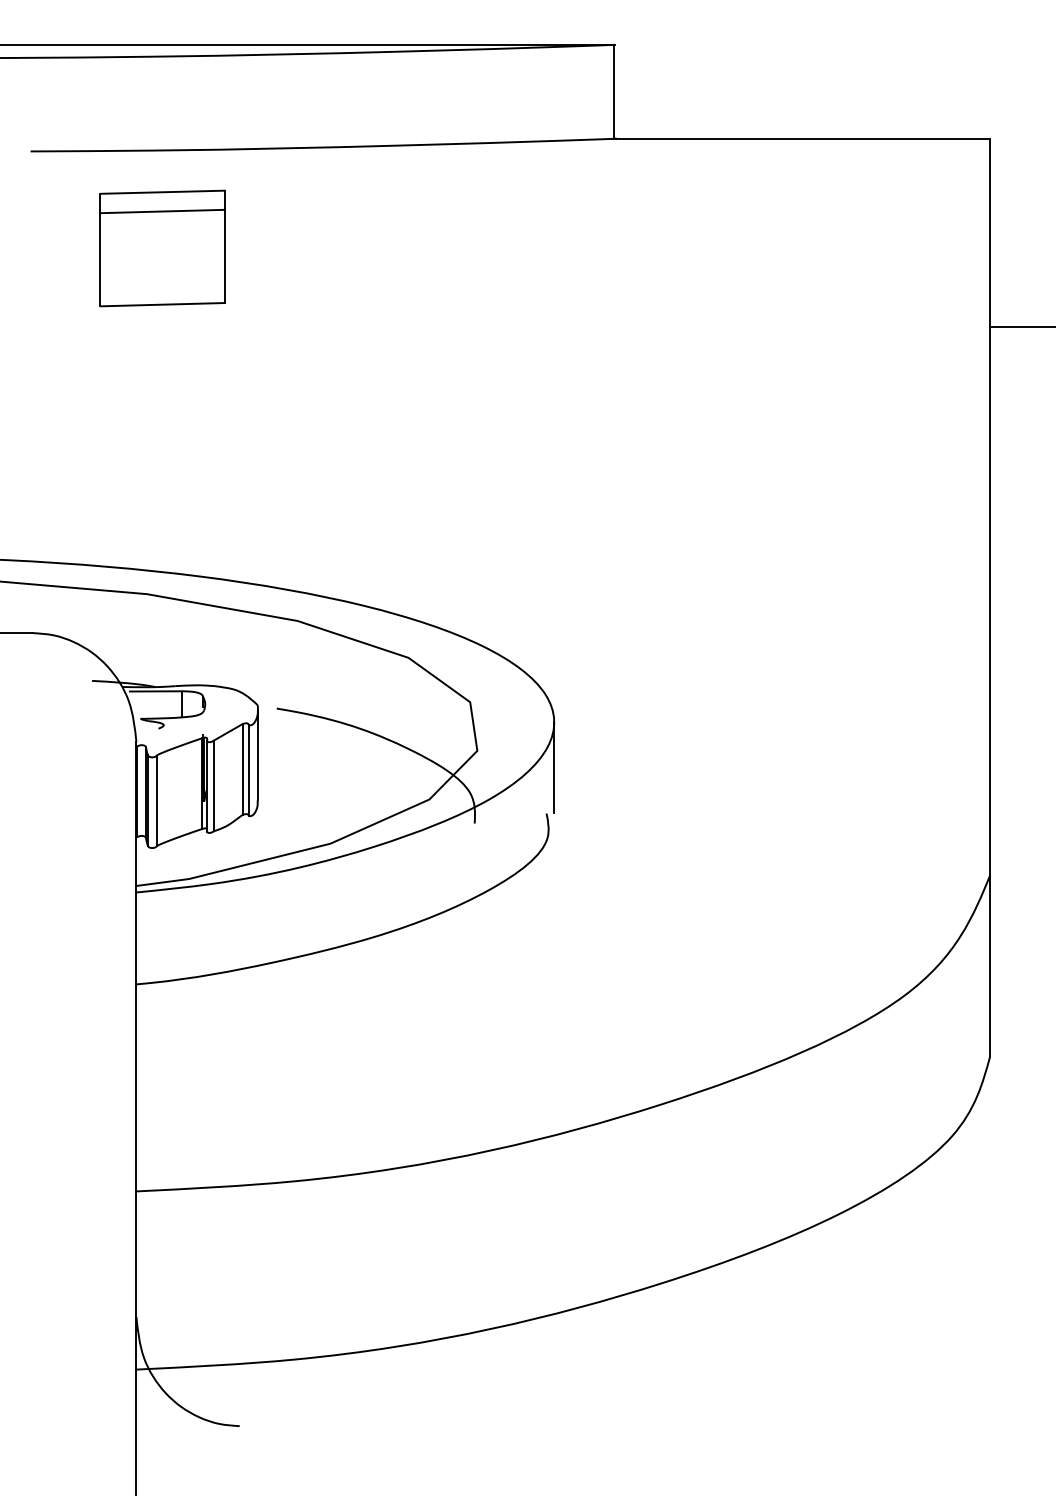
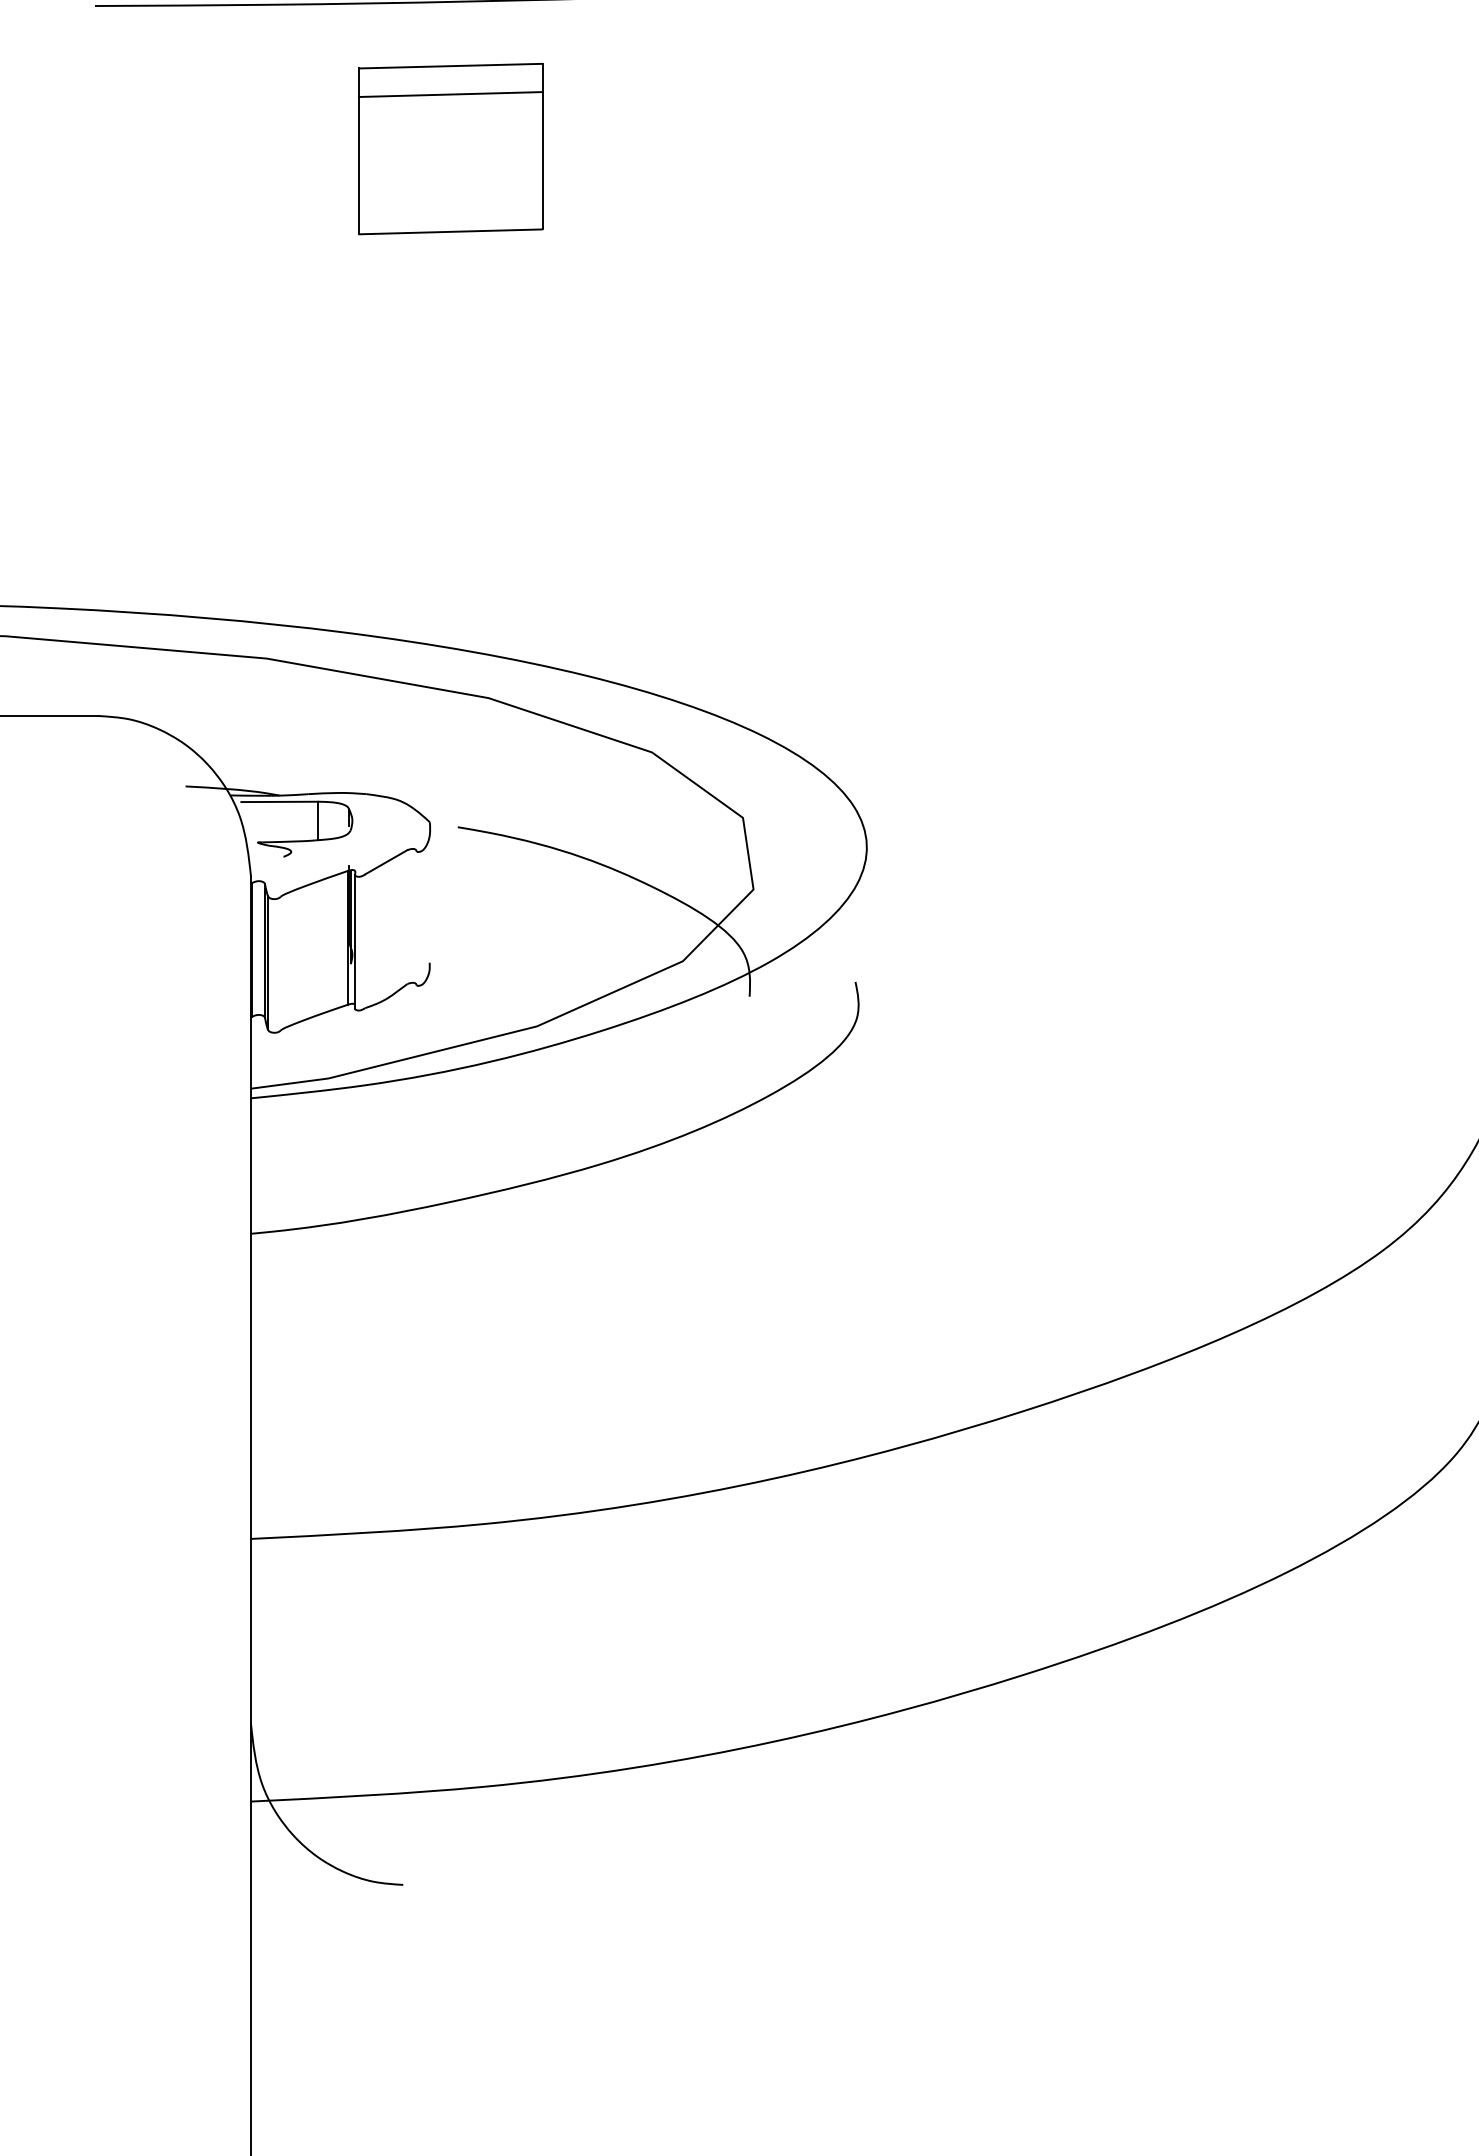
part: (162, 248) -> (450, 149), moved
line: (258, 754) -> (430, 894), removed
line: (554, 767) -> (867, 914), removed
line: (242, 769) -> (407, 917), removed
line: (248, 770) -> (416, 918), removed
line: (213, 785) -> (364, 940), removed
line: (156, 800) -> (280, 962), removed

